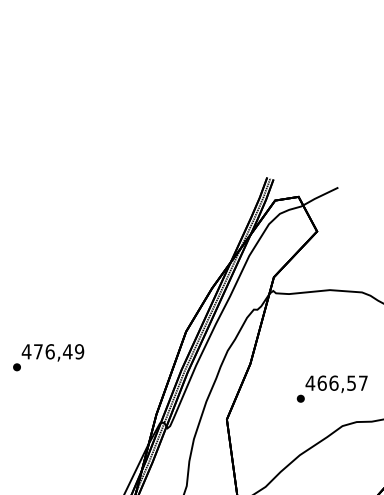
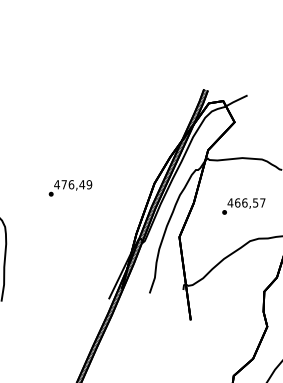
text: (48, 357) -> (70, 188), moved
text: (331, 389) -> (243, 206), moved

